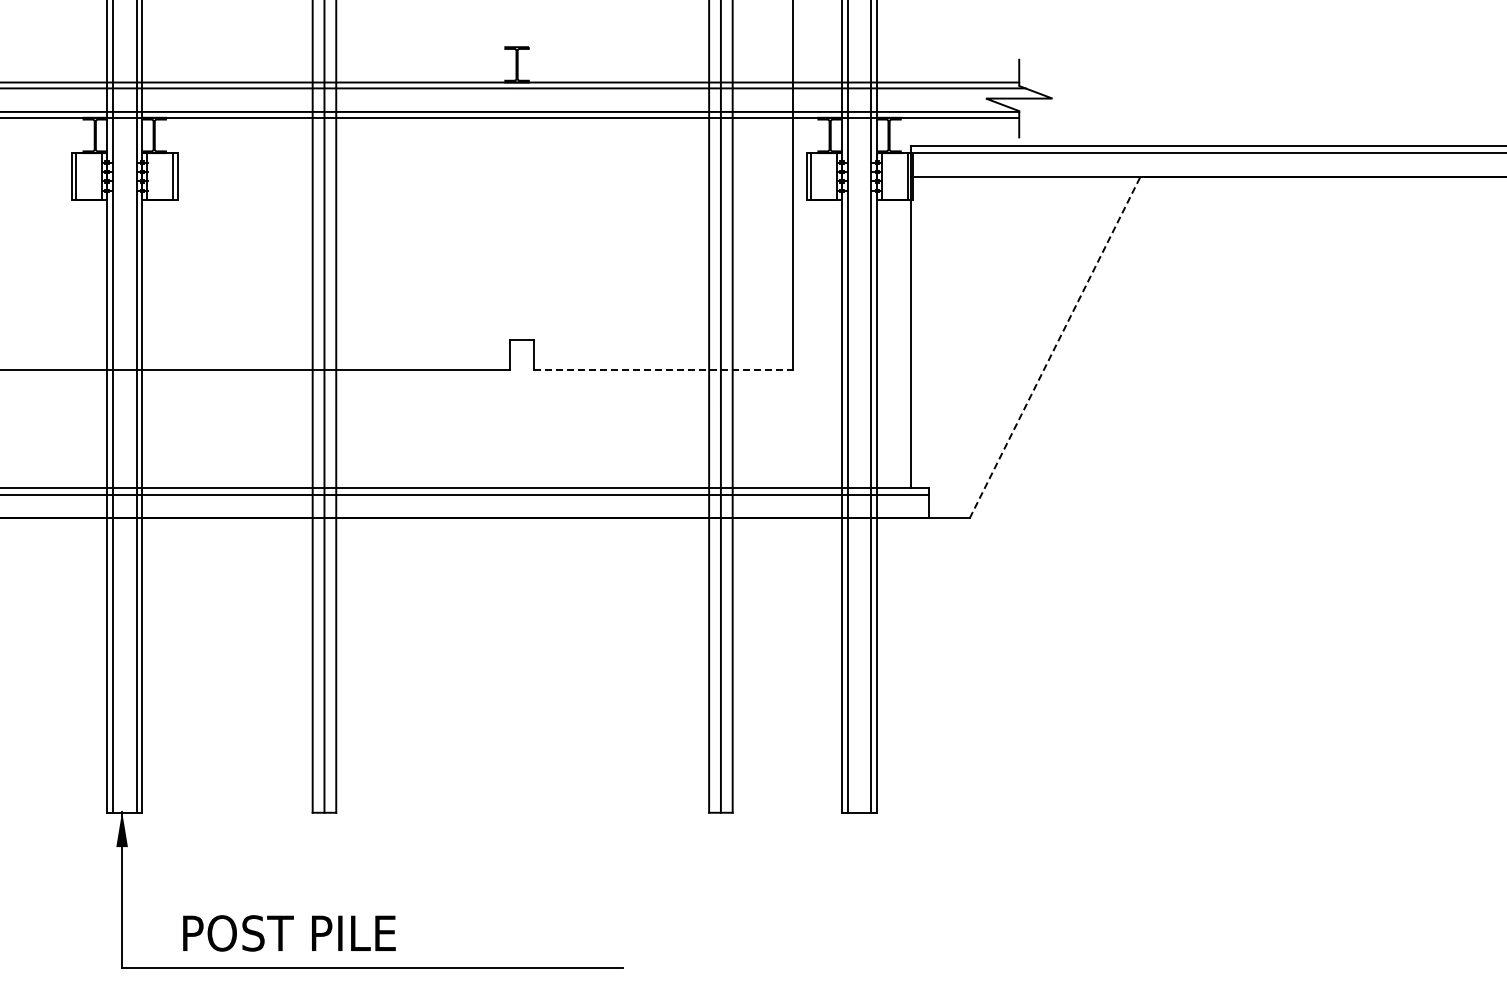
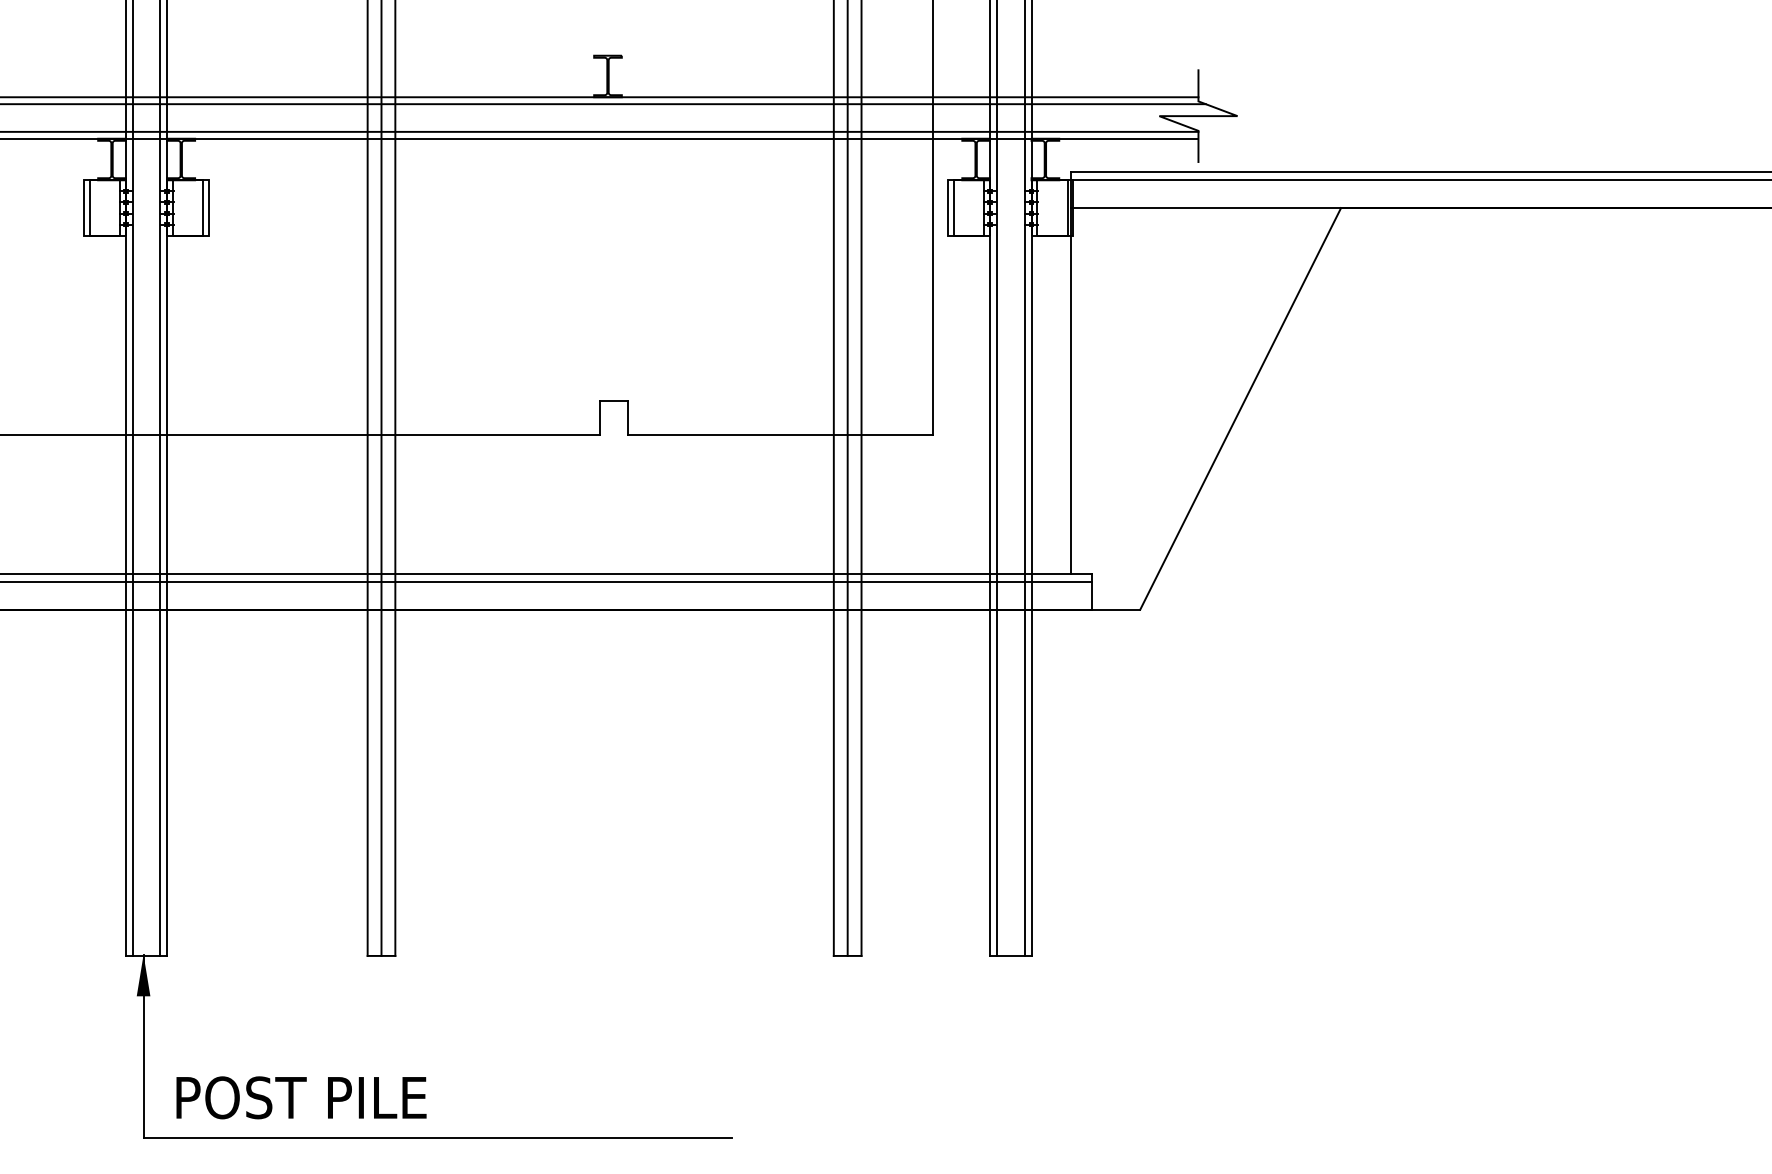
line: (1055, 347) -> (1241, 408), dashed -> solid
line: (663, 369) -> (780, 434), dashed -> solid
text: (289, 933) -> (301, 1097), moved

